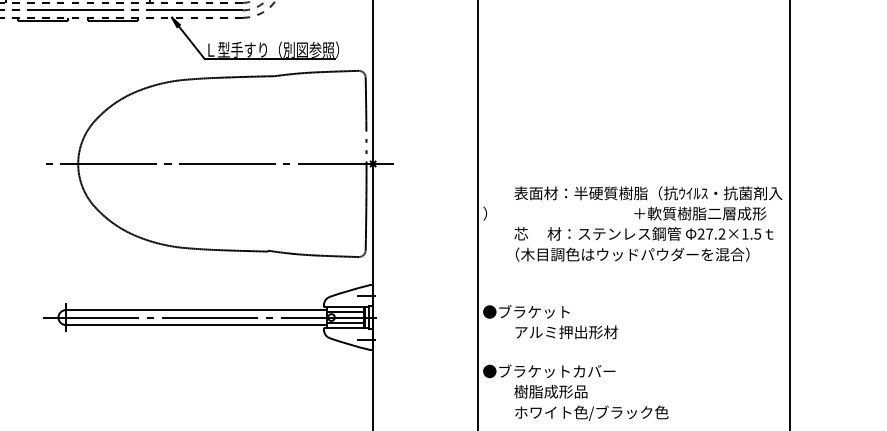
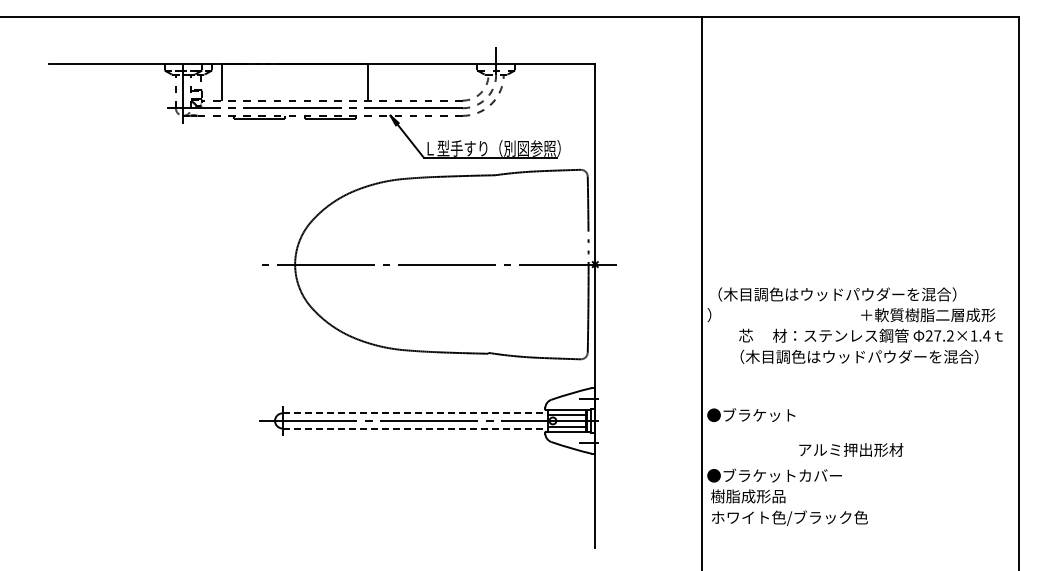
text: (637, 193) -> (864, 294), 表面材：半硬質樹脂（抗ｳｲﾙｽ・抗菌剤入 -> （木目調色はウッドパウダーを混合）
text: (757, 233) -> (986, 335), 27.2×1.5 -> 27.2×1.4
line: (196, 310) -> (415, 413), solid -> dashed
line: (196, 325) -> (415, 428), solid -> dashed
text: (566, 331) -> (851, 449), moved
text: (591, 402) -> (789, 507), moved

